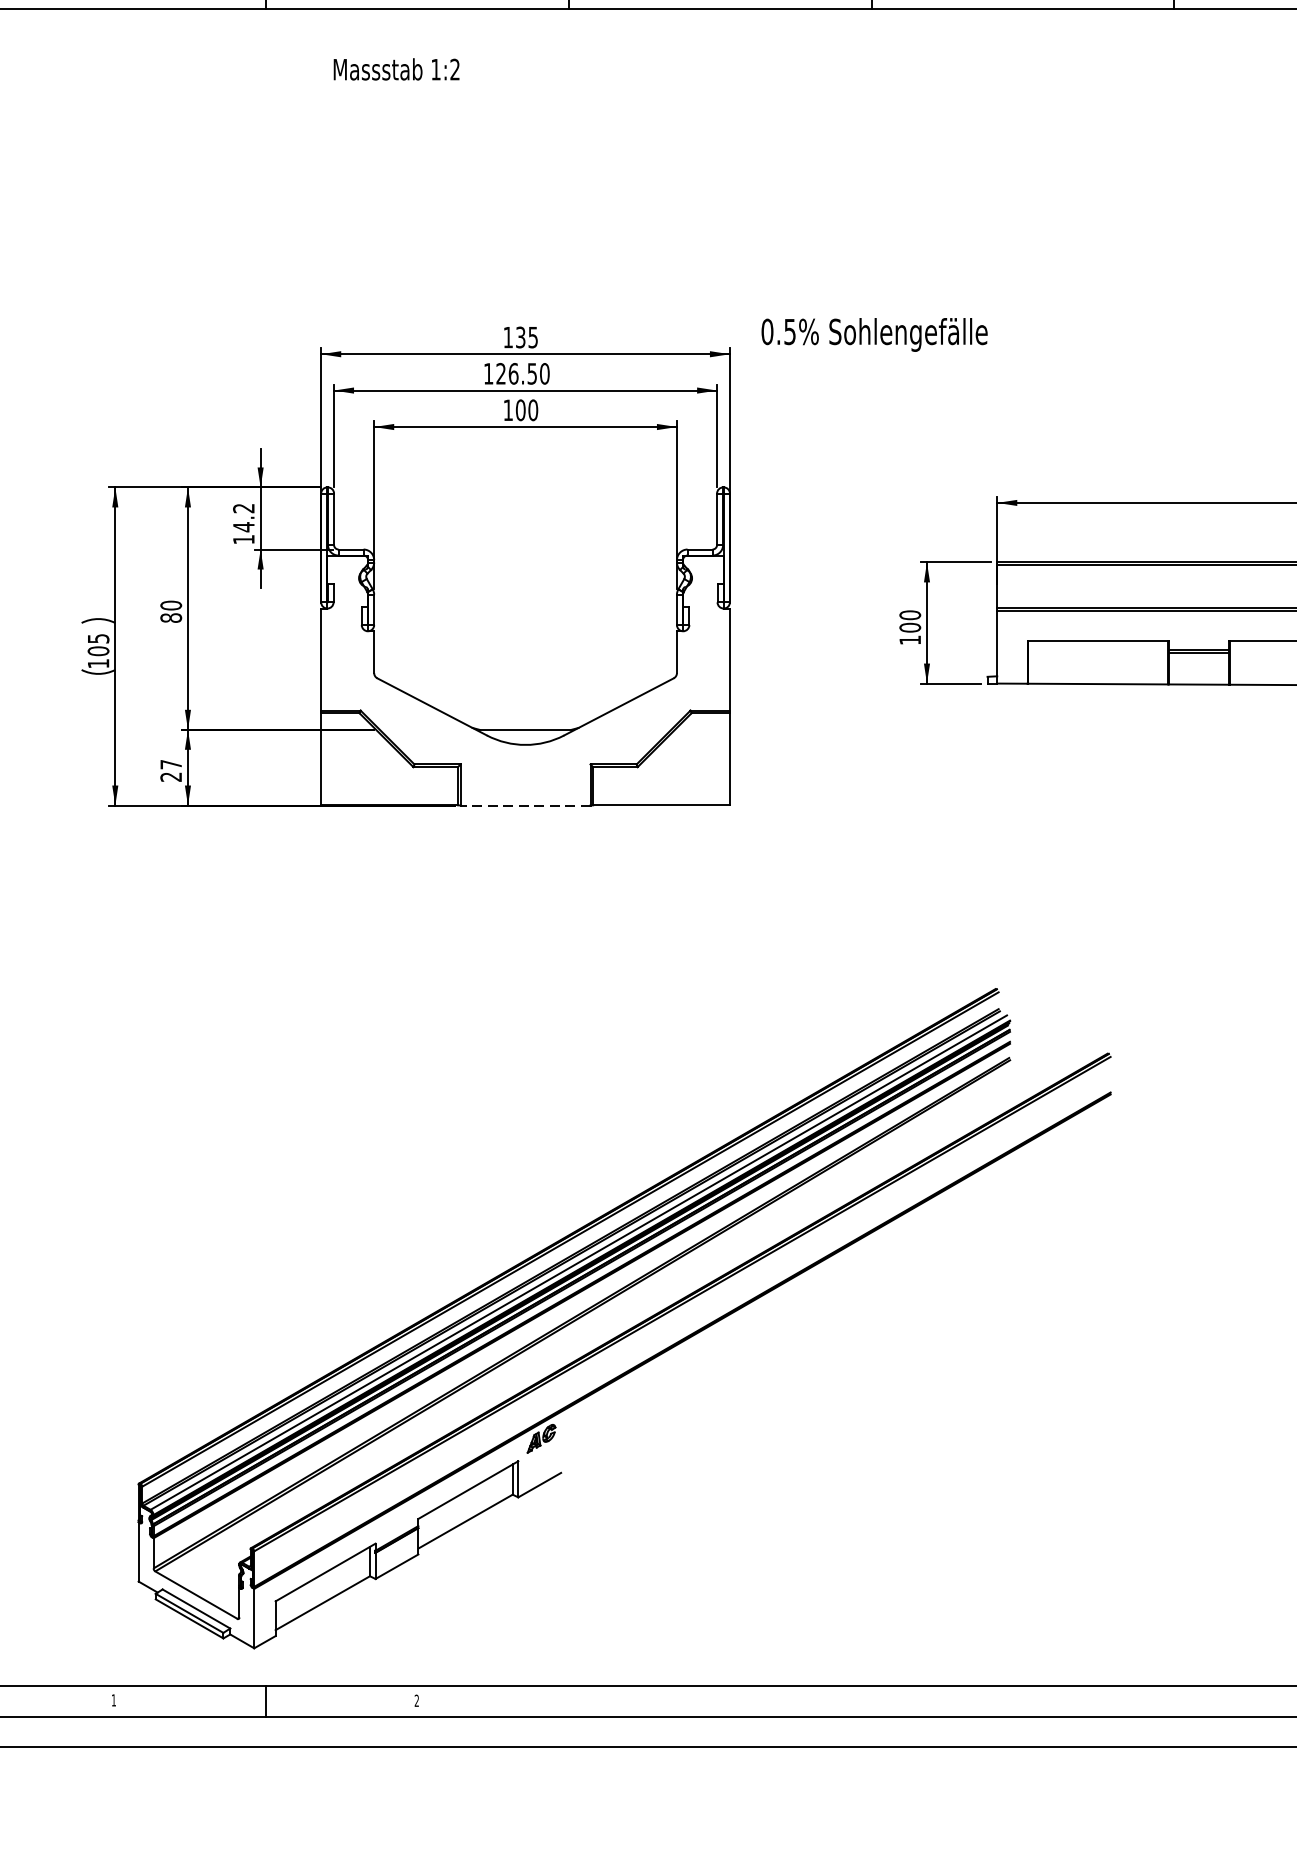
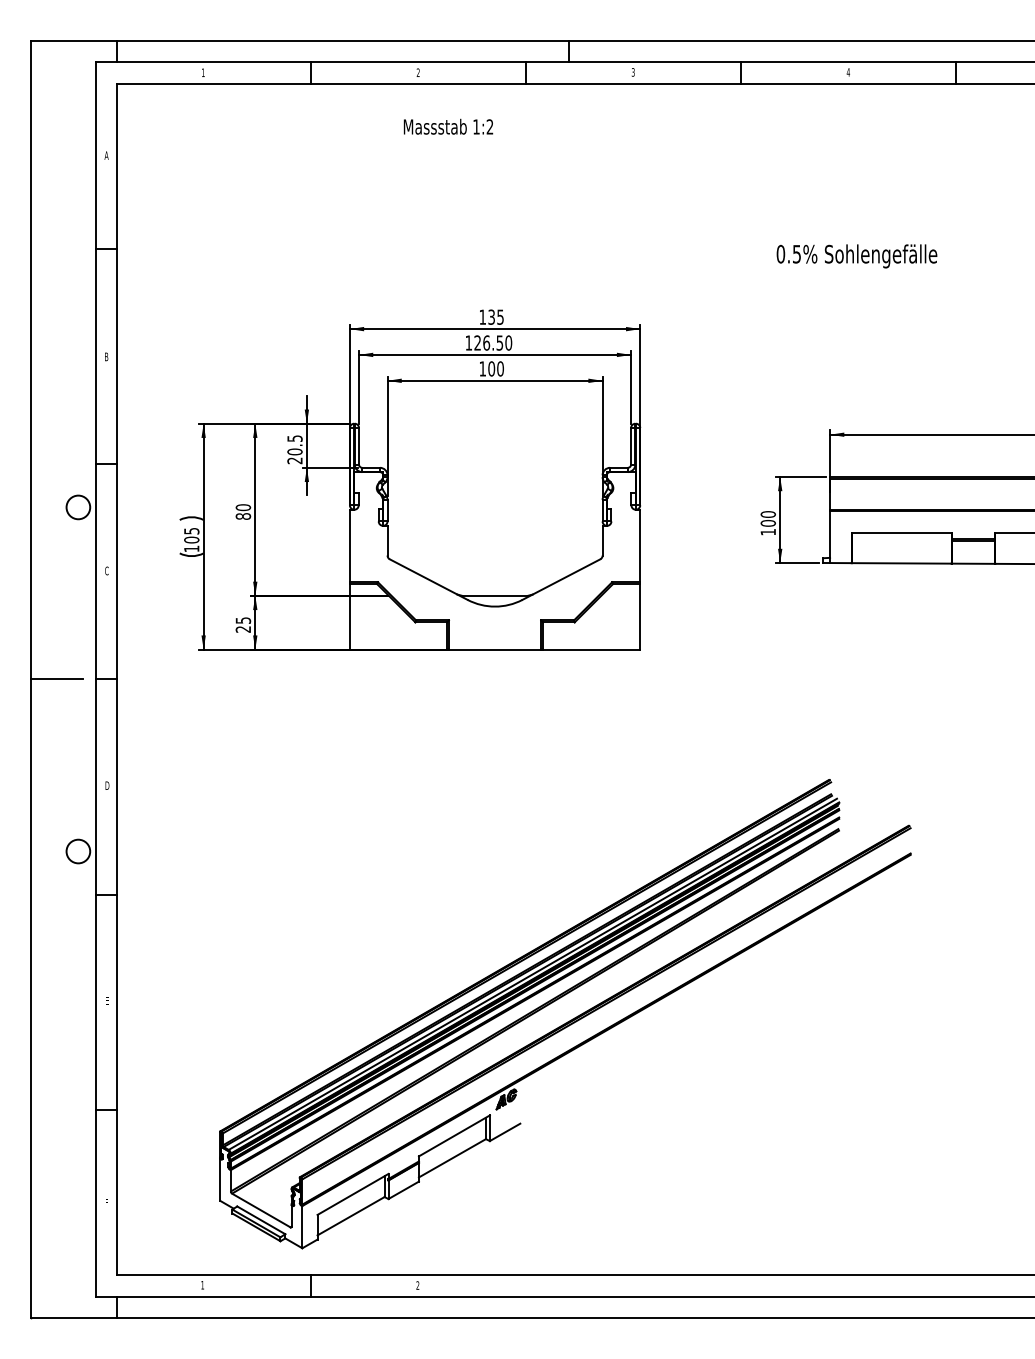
text: (396, 68) -> (448, 126), moved
text: (873, 335) -> (856, 256), moved
text: (243, 523) -> (294, 449), 14.2 -> 20.5
text: (171, 764) -> (243, 620), 27 -> 25
line: (524, 805) -> (494, 649), dashed -> solid

